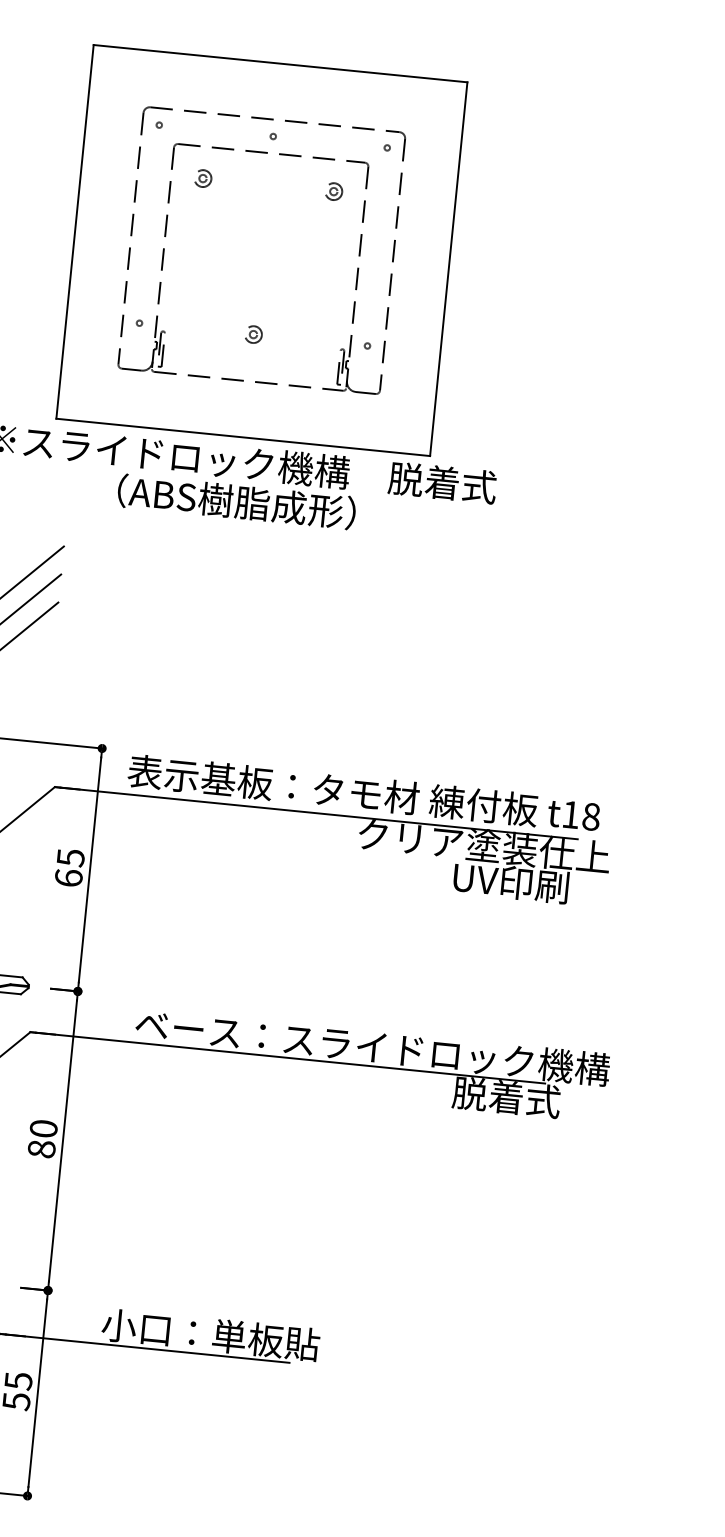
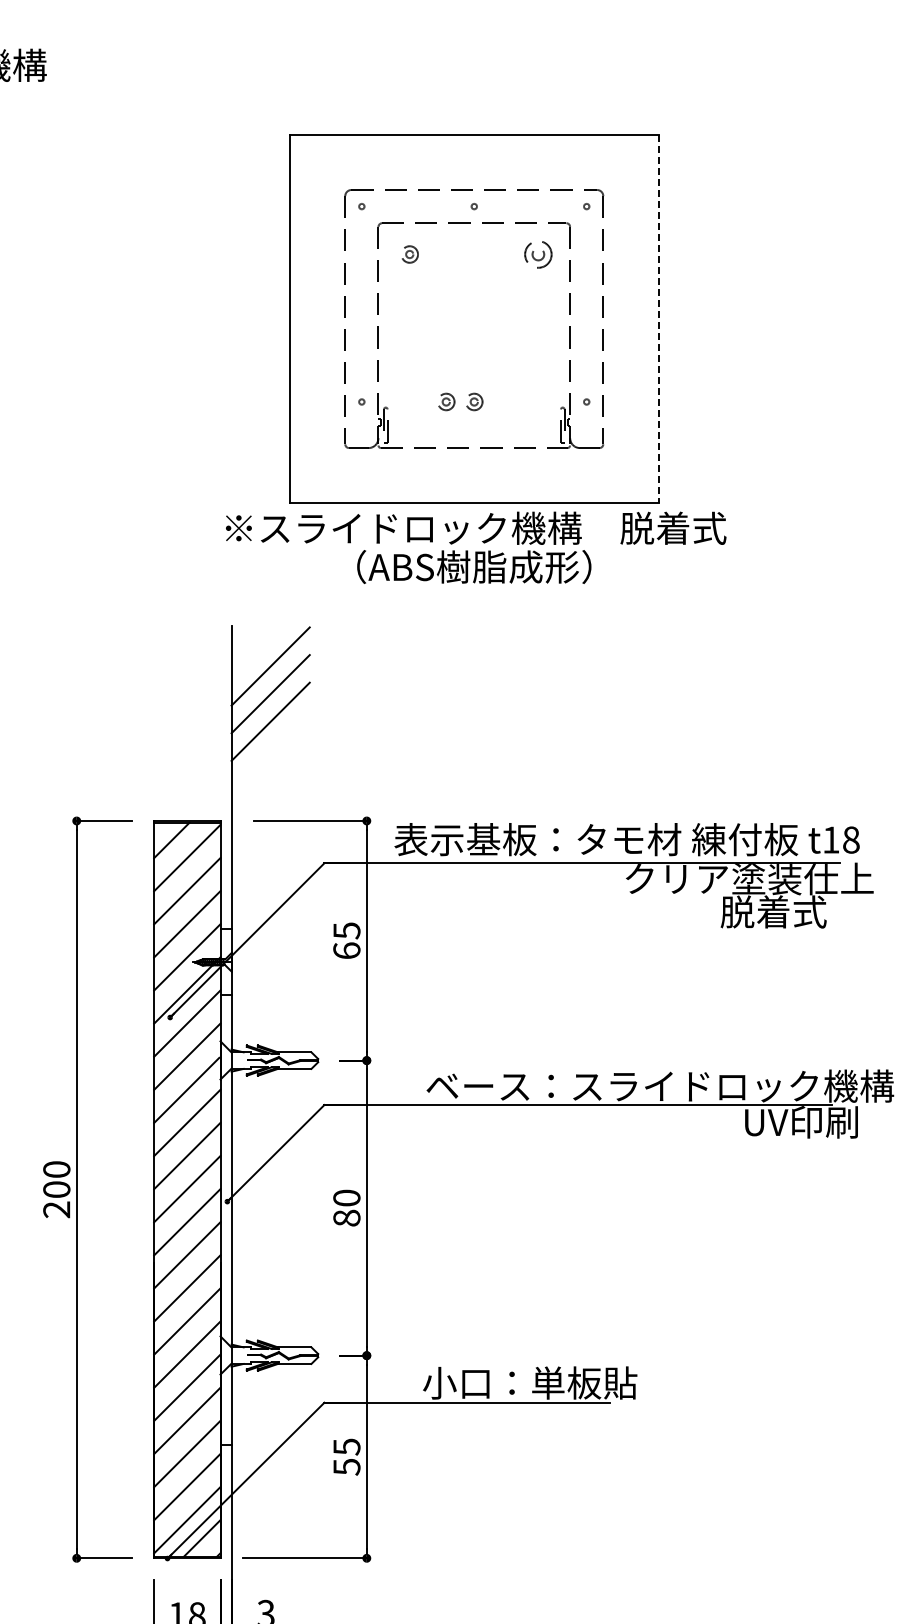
part: (334, 191) -> (539, 254), size x1.6
line: (448, 269) -> (658, 319), solid -> dashed
part: (225, 331) -> (446, 401), added
text: (509, 881) -> (777, 911), UV印刷 -> 脱着式
text: (510, 1096) -> (799, 1121), 脱着式 -> UV印刷

